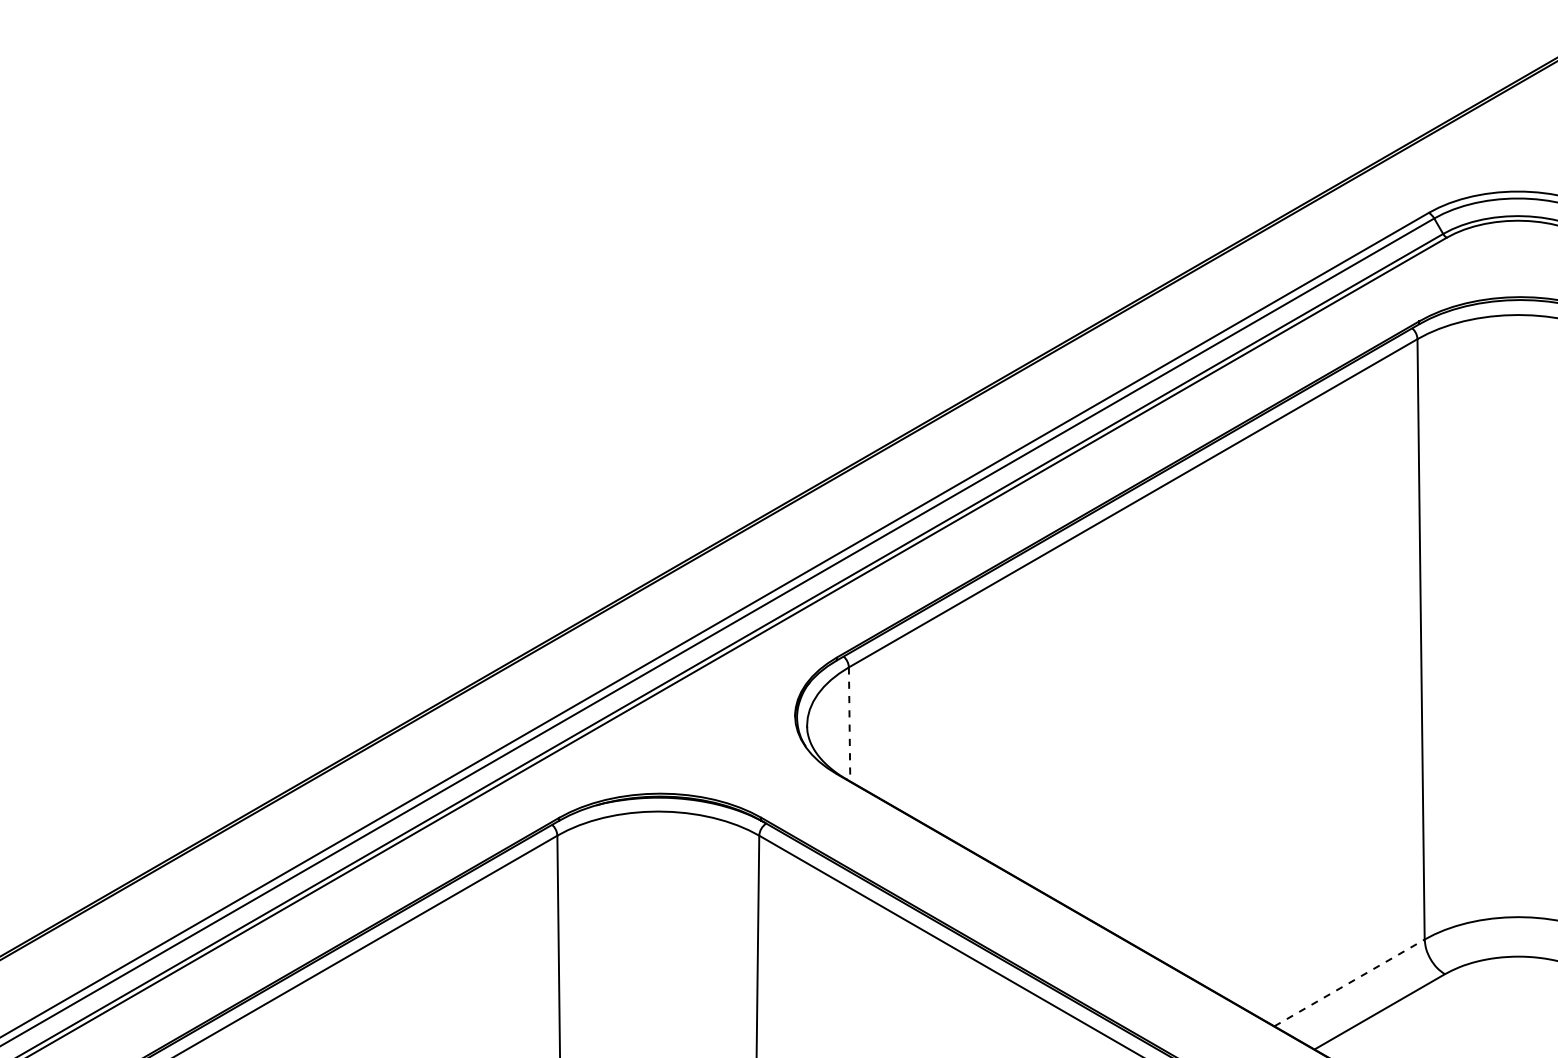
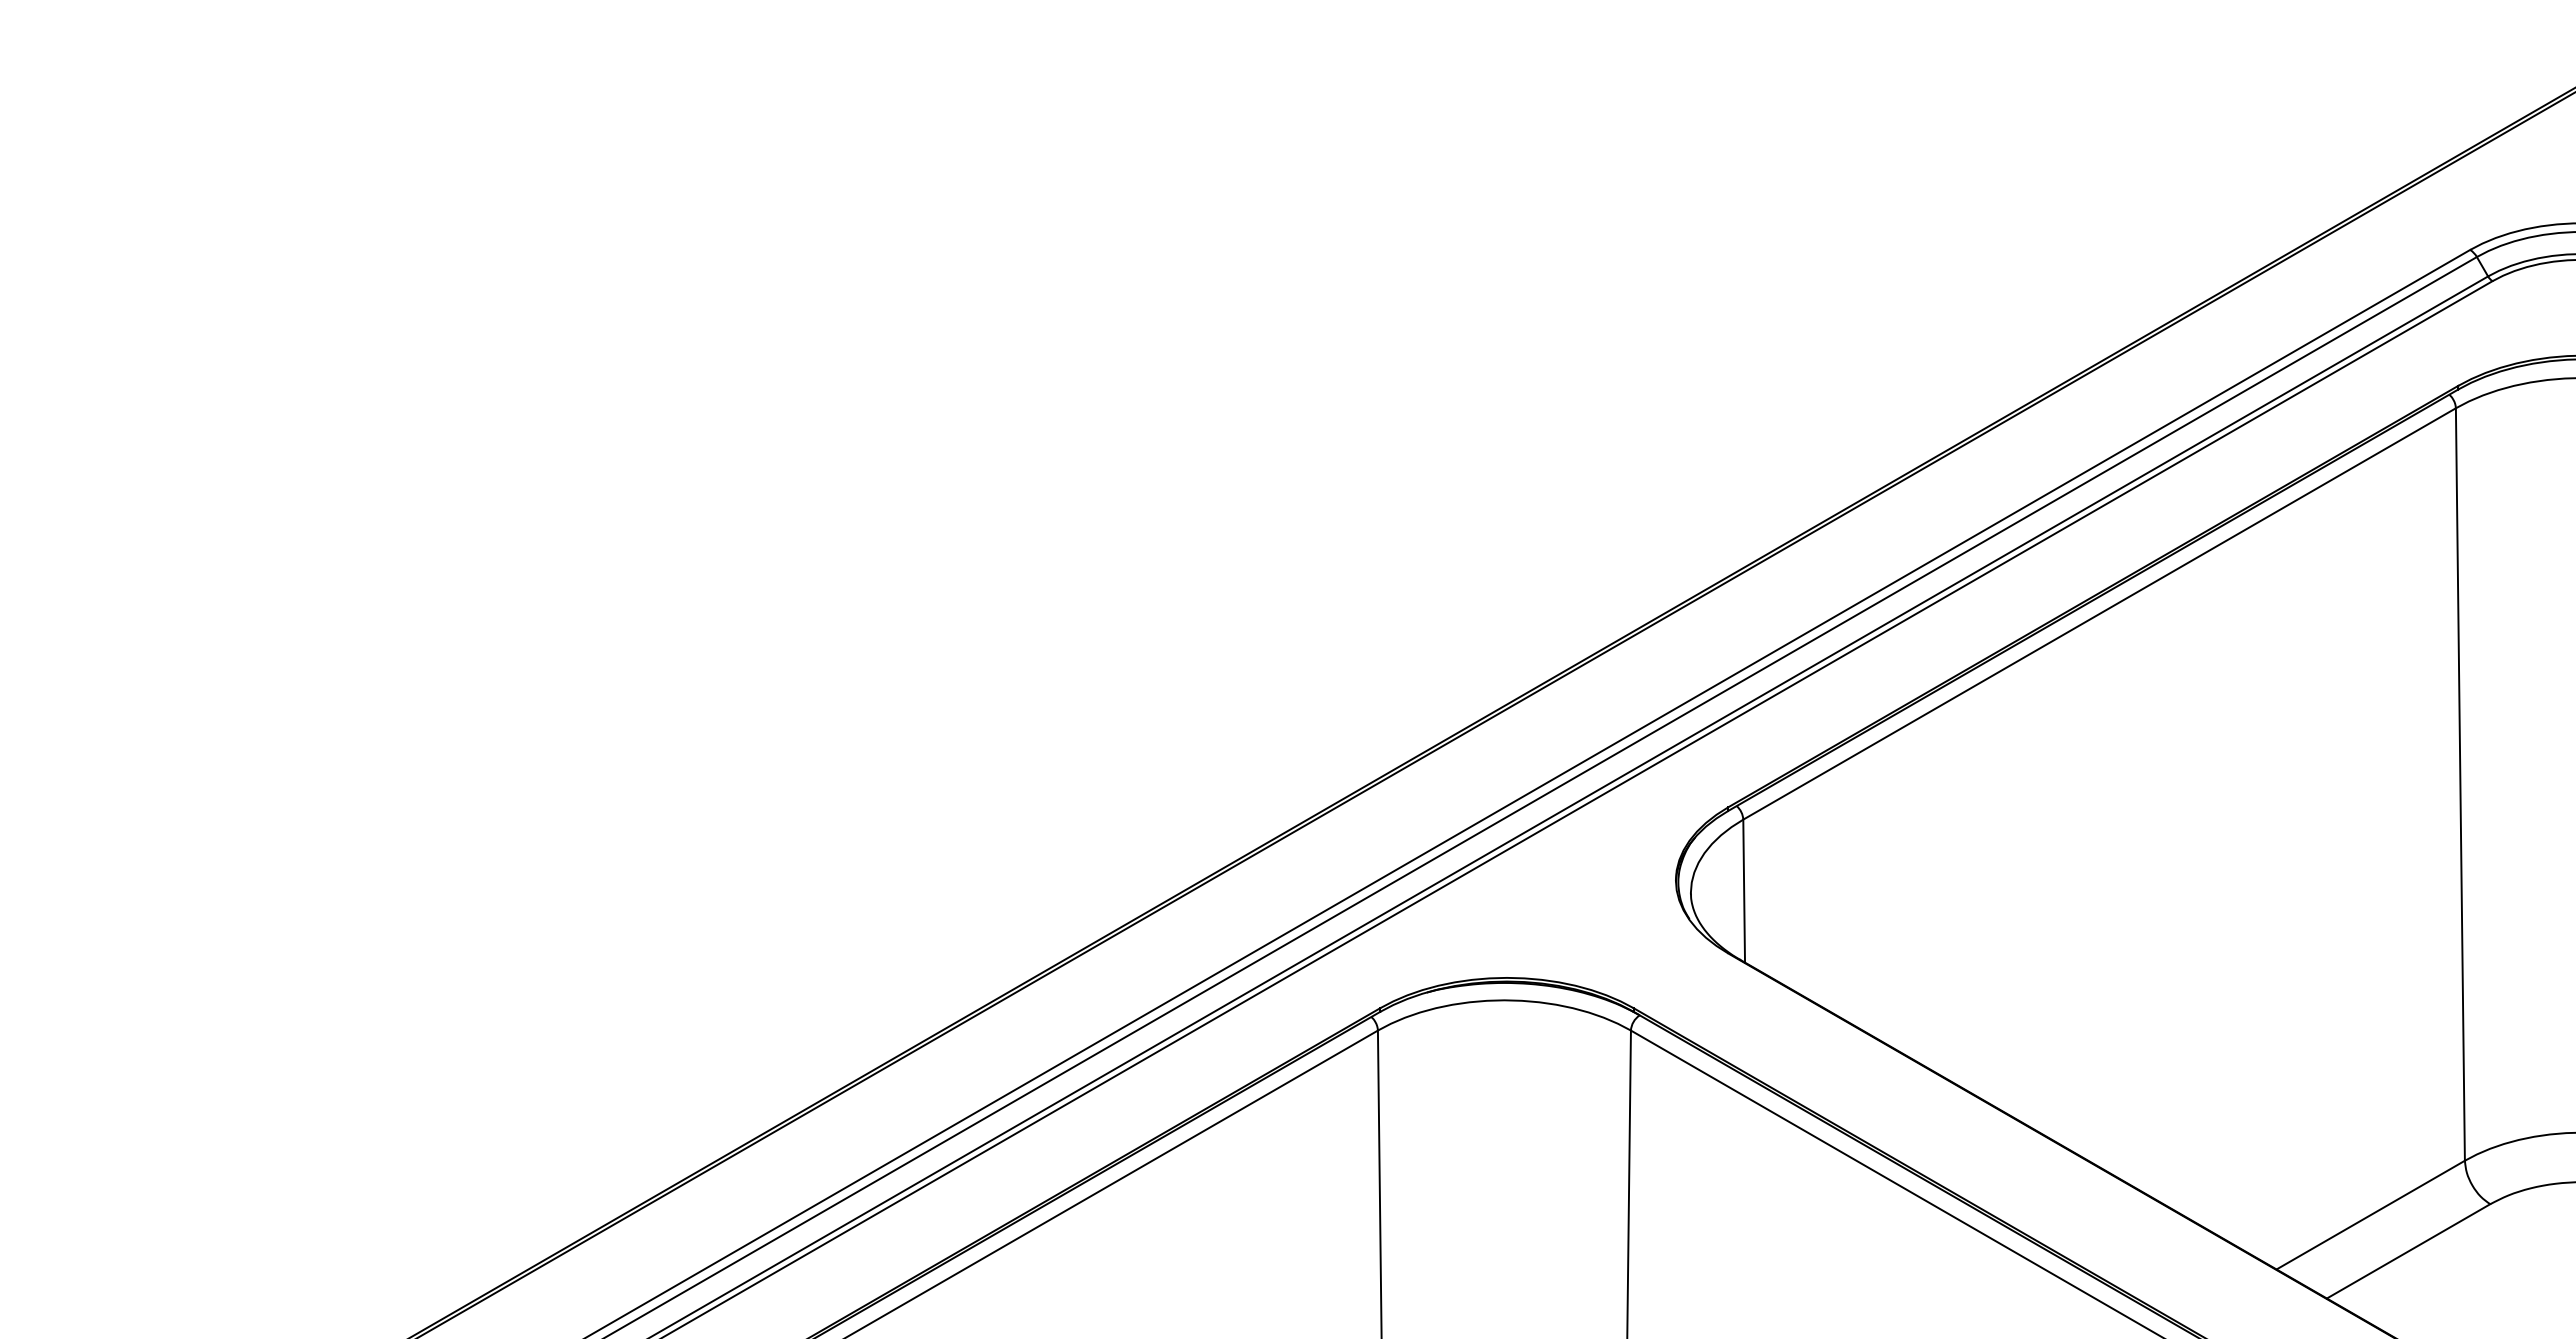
line: (849, 724) -> (1744, 891), dashed -> solid
line: (1349, 983) -> (2370, 1215), dashed -> solid

